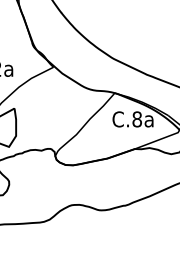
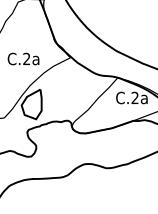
text: (136, 118) -> (134, 97), C.8a -> C.2a

